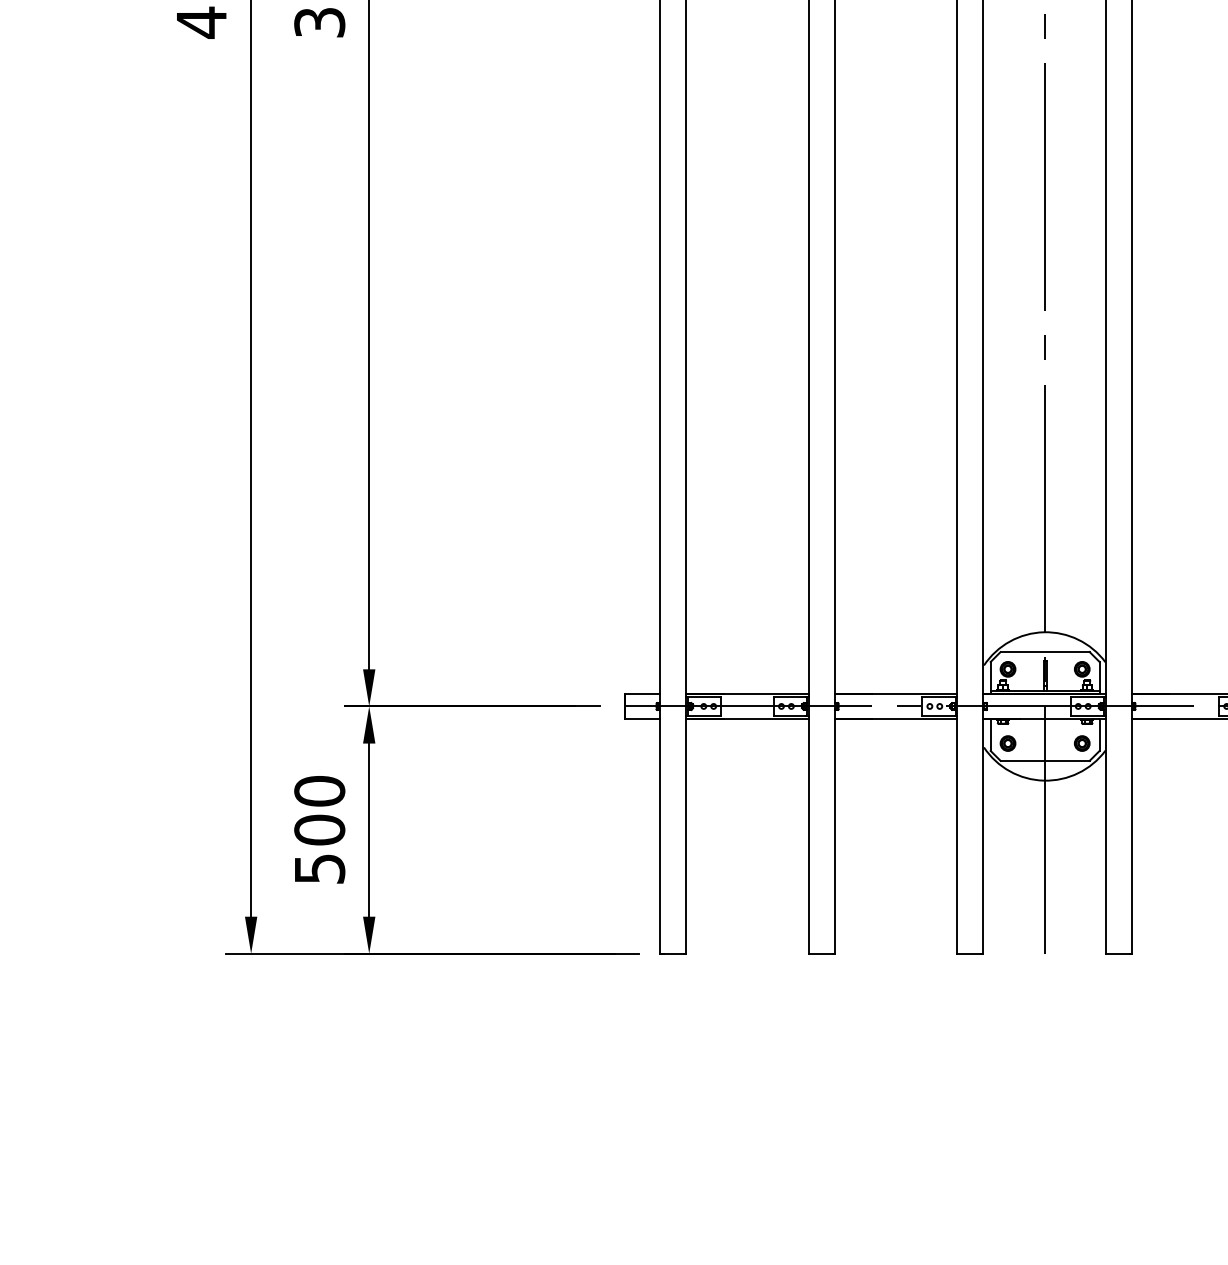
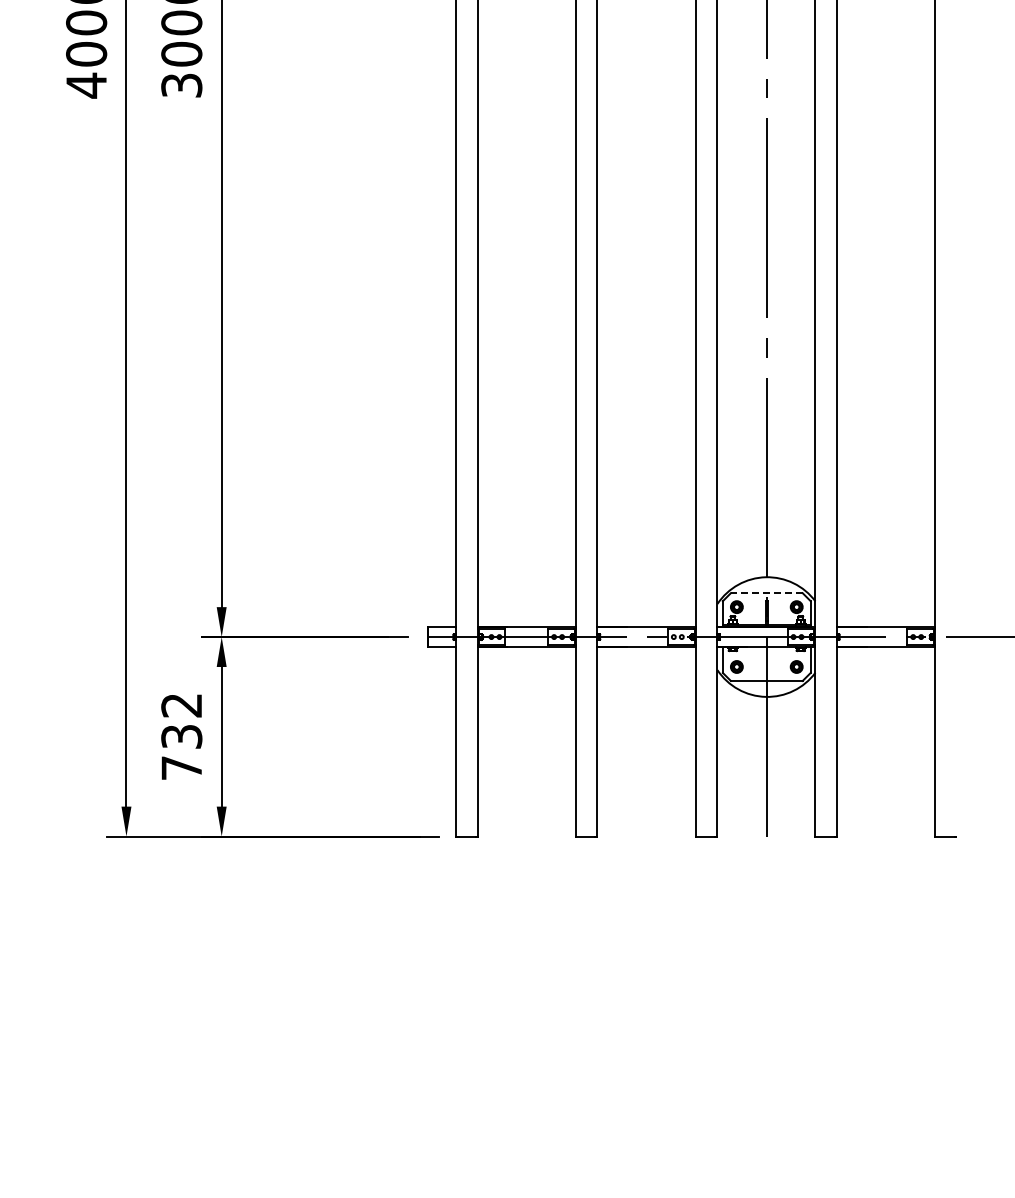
line: (1044, 652) -> (766, 593), solid -> dashed
text: (319, 829) -> (181, 736), 500 -> 732

